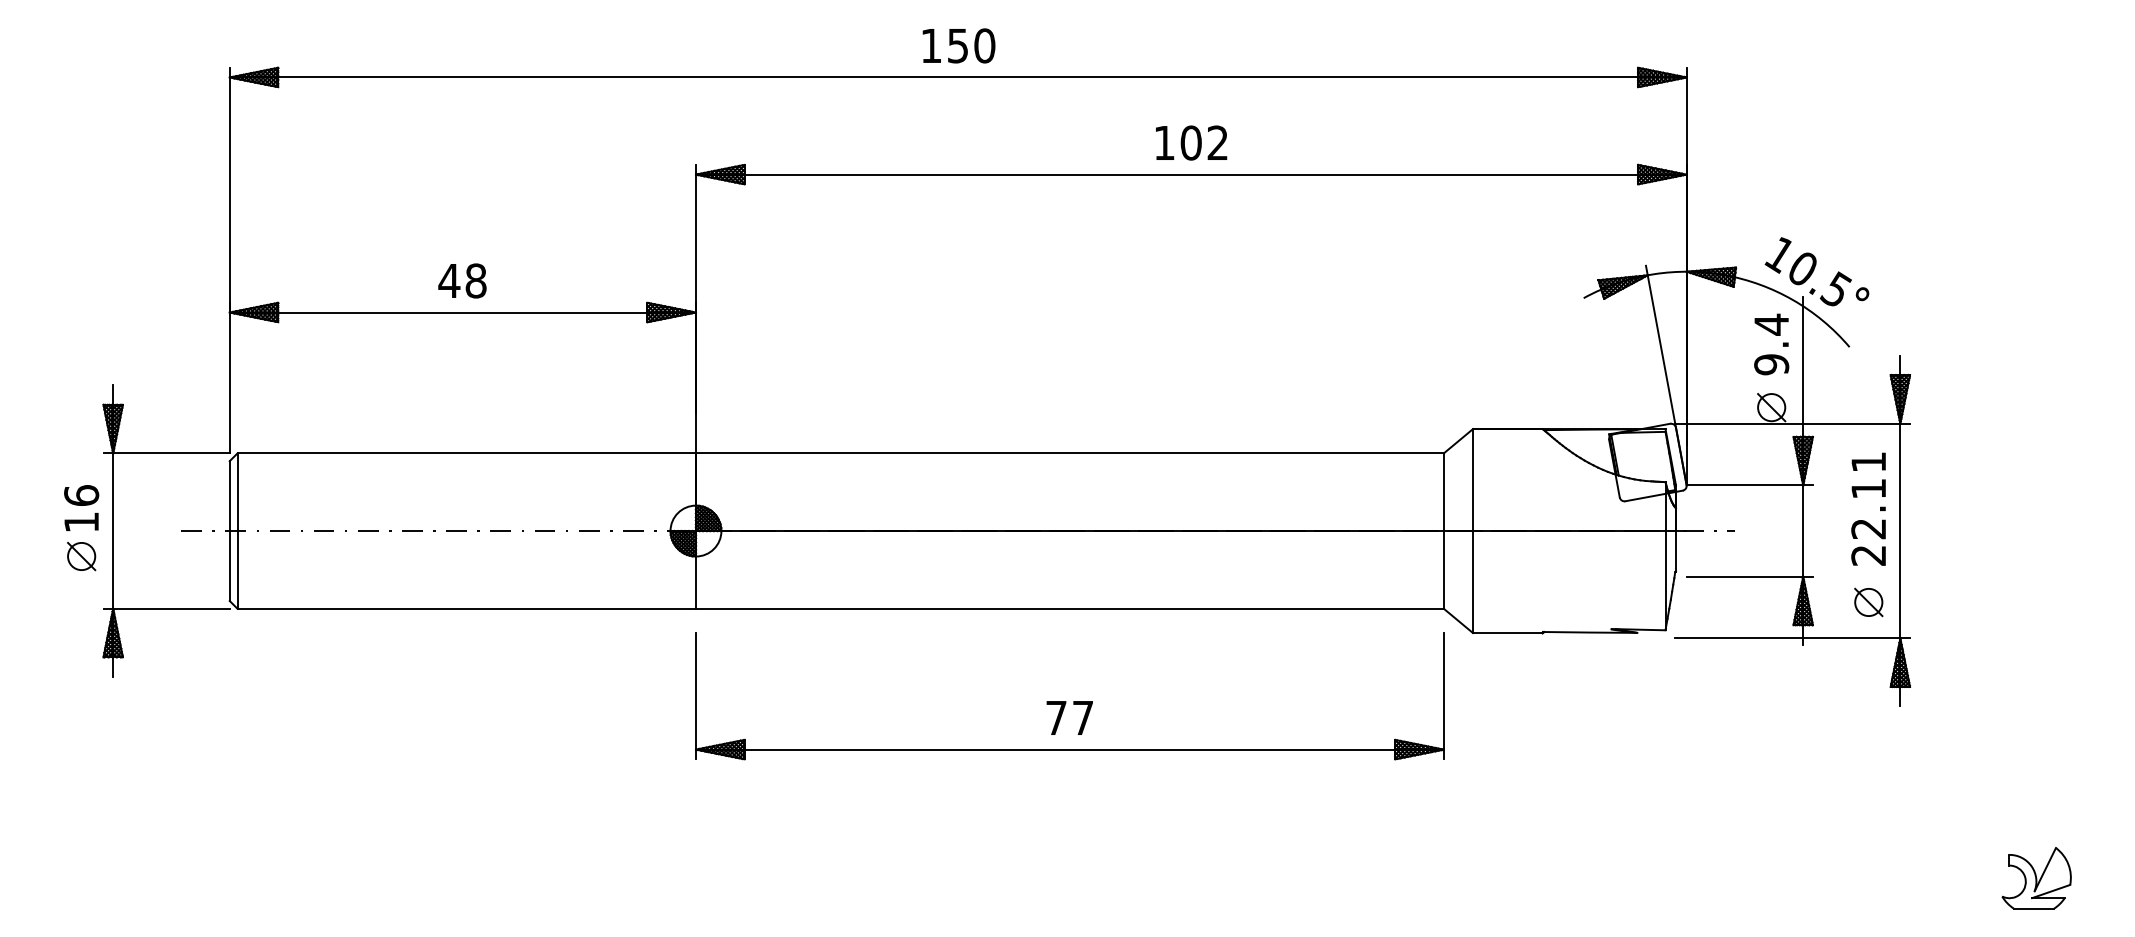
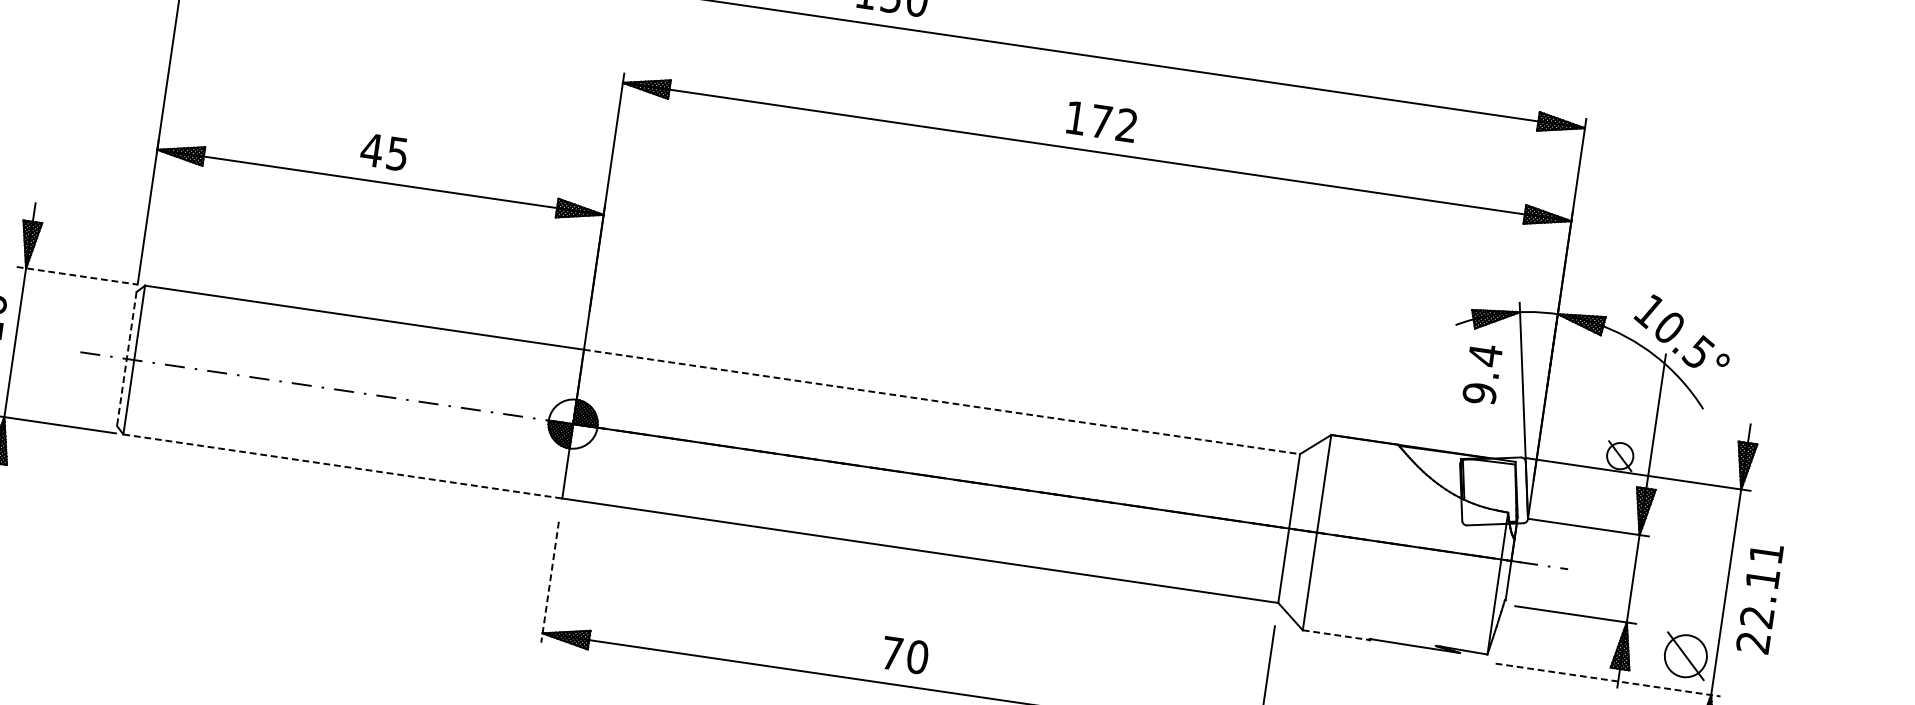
text: (1190, 142) -> (1100, 121), 102 -> 172
text: (475, 280) -> (397, 153), 48 -> 45
text: (1771, 344) -> (1482, 374), moved
line: (167, 453) -> (78, 276), solid -> dashed
line: (1069, 453) -> (941, 402), solid -> dashed
text: (1868, 508) -> (1759, 597), moved
line: (229, 531) -> (126, 359), solid -> dashed
part: (1868, 602) -> (1685, 656), size x1.6
line: (467, 608) -> (343, 466), solid -> dashed
line: (1507, 633) -> (1335, 635), solid -> dashed
line: (1793, 638) -> (1608, 680), solid -> dashed
line: (695, 696) -> (549, 582), solid -> dashed
text: (1082, 717) -> (917, 656), 77 -> 70

